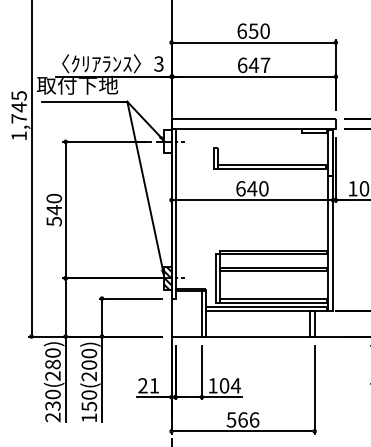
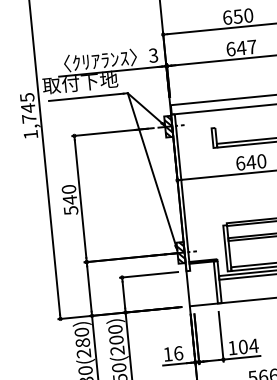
hatch: (167, 141) -> (168, 126), added
text: (148, 385) -> (173, 353), 21 -> 16

